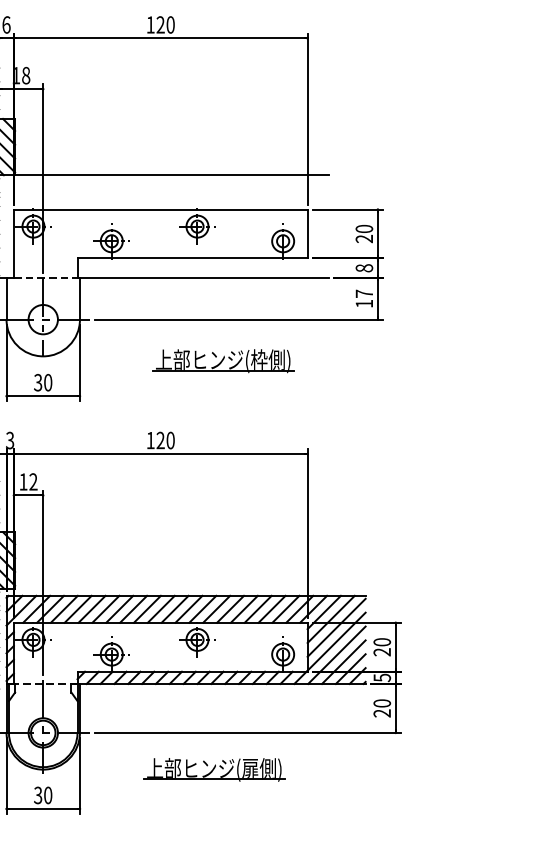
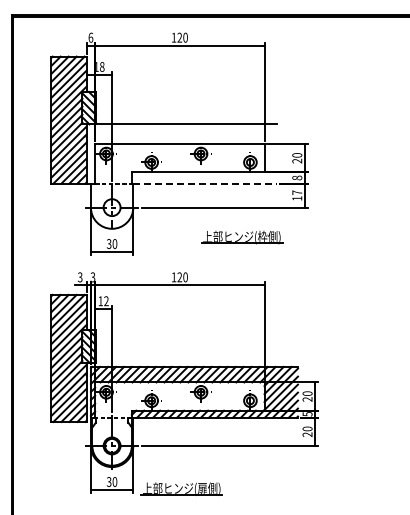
line: (205, 277) -> (205, 183), solid -> dashed
part: (224, 361) -> (242, 237), moved
part: (213, 768) -> (181, 488), moved

